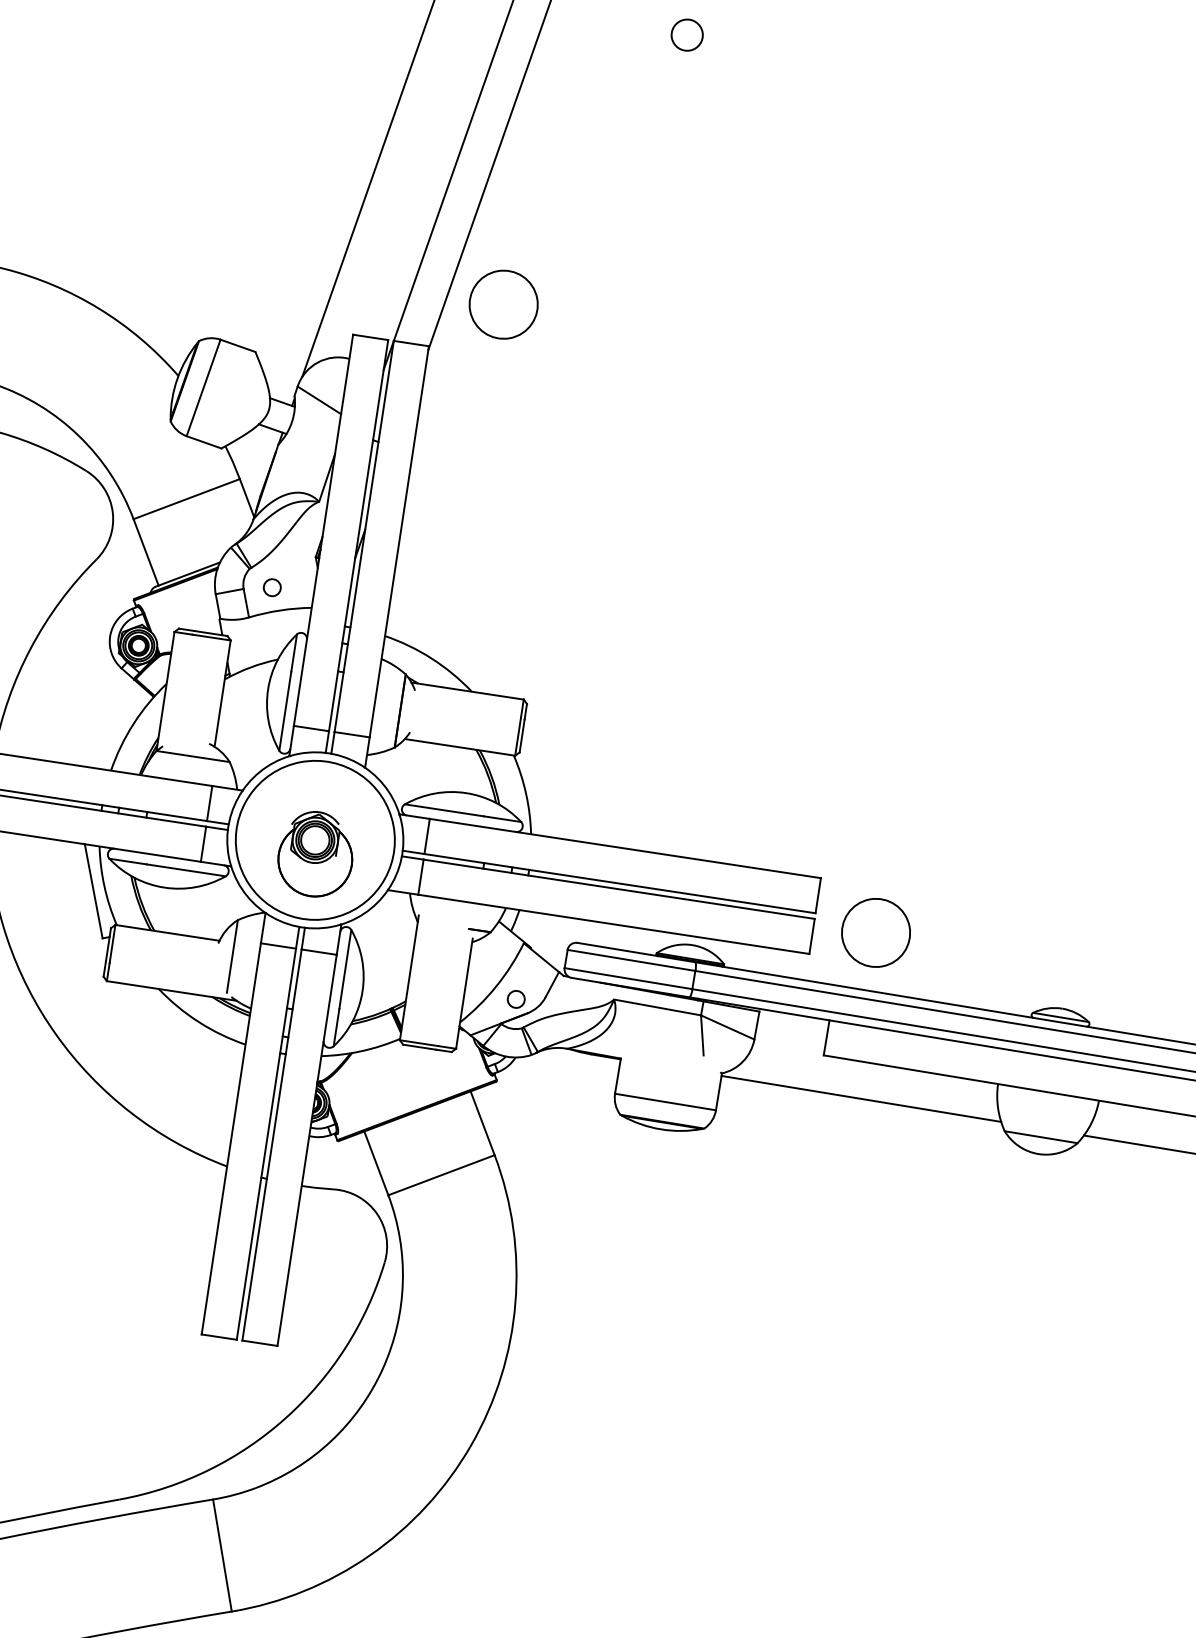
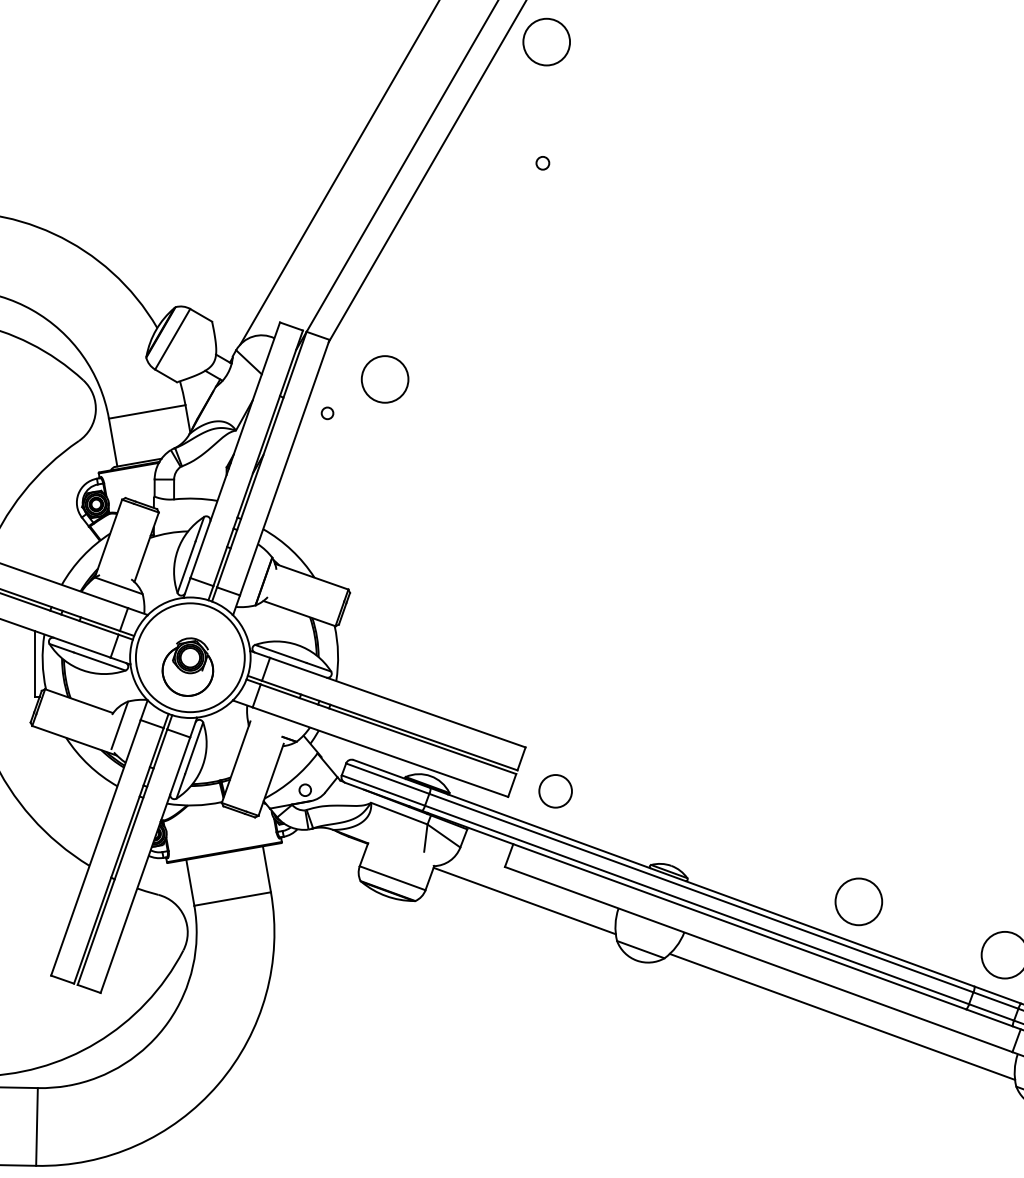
circle: (686, 33) -> (542, 162), size x0.6
circle: (502, 304) -> (384, 379), moved
circle: (272, 587) -> (327, 413), moved
circle: (875, 933) -> (555, 791), size x0.7

